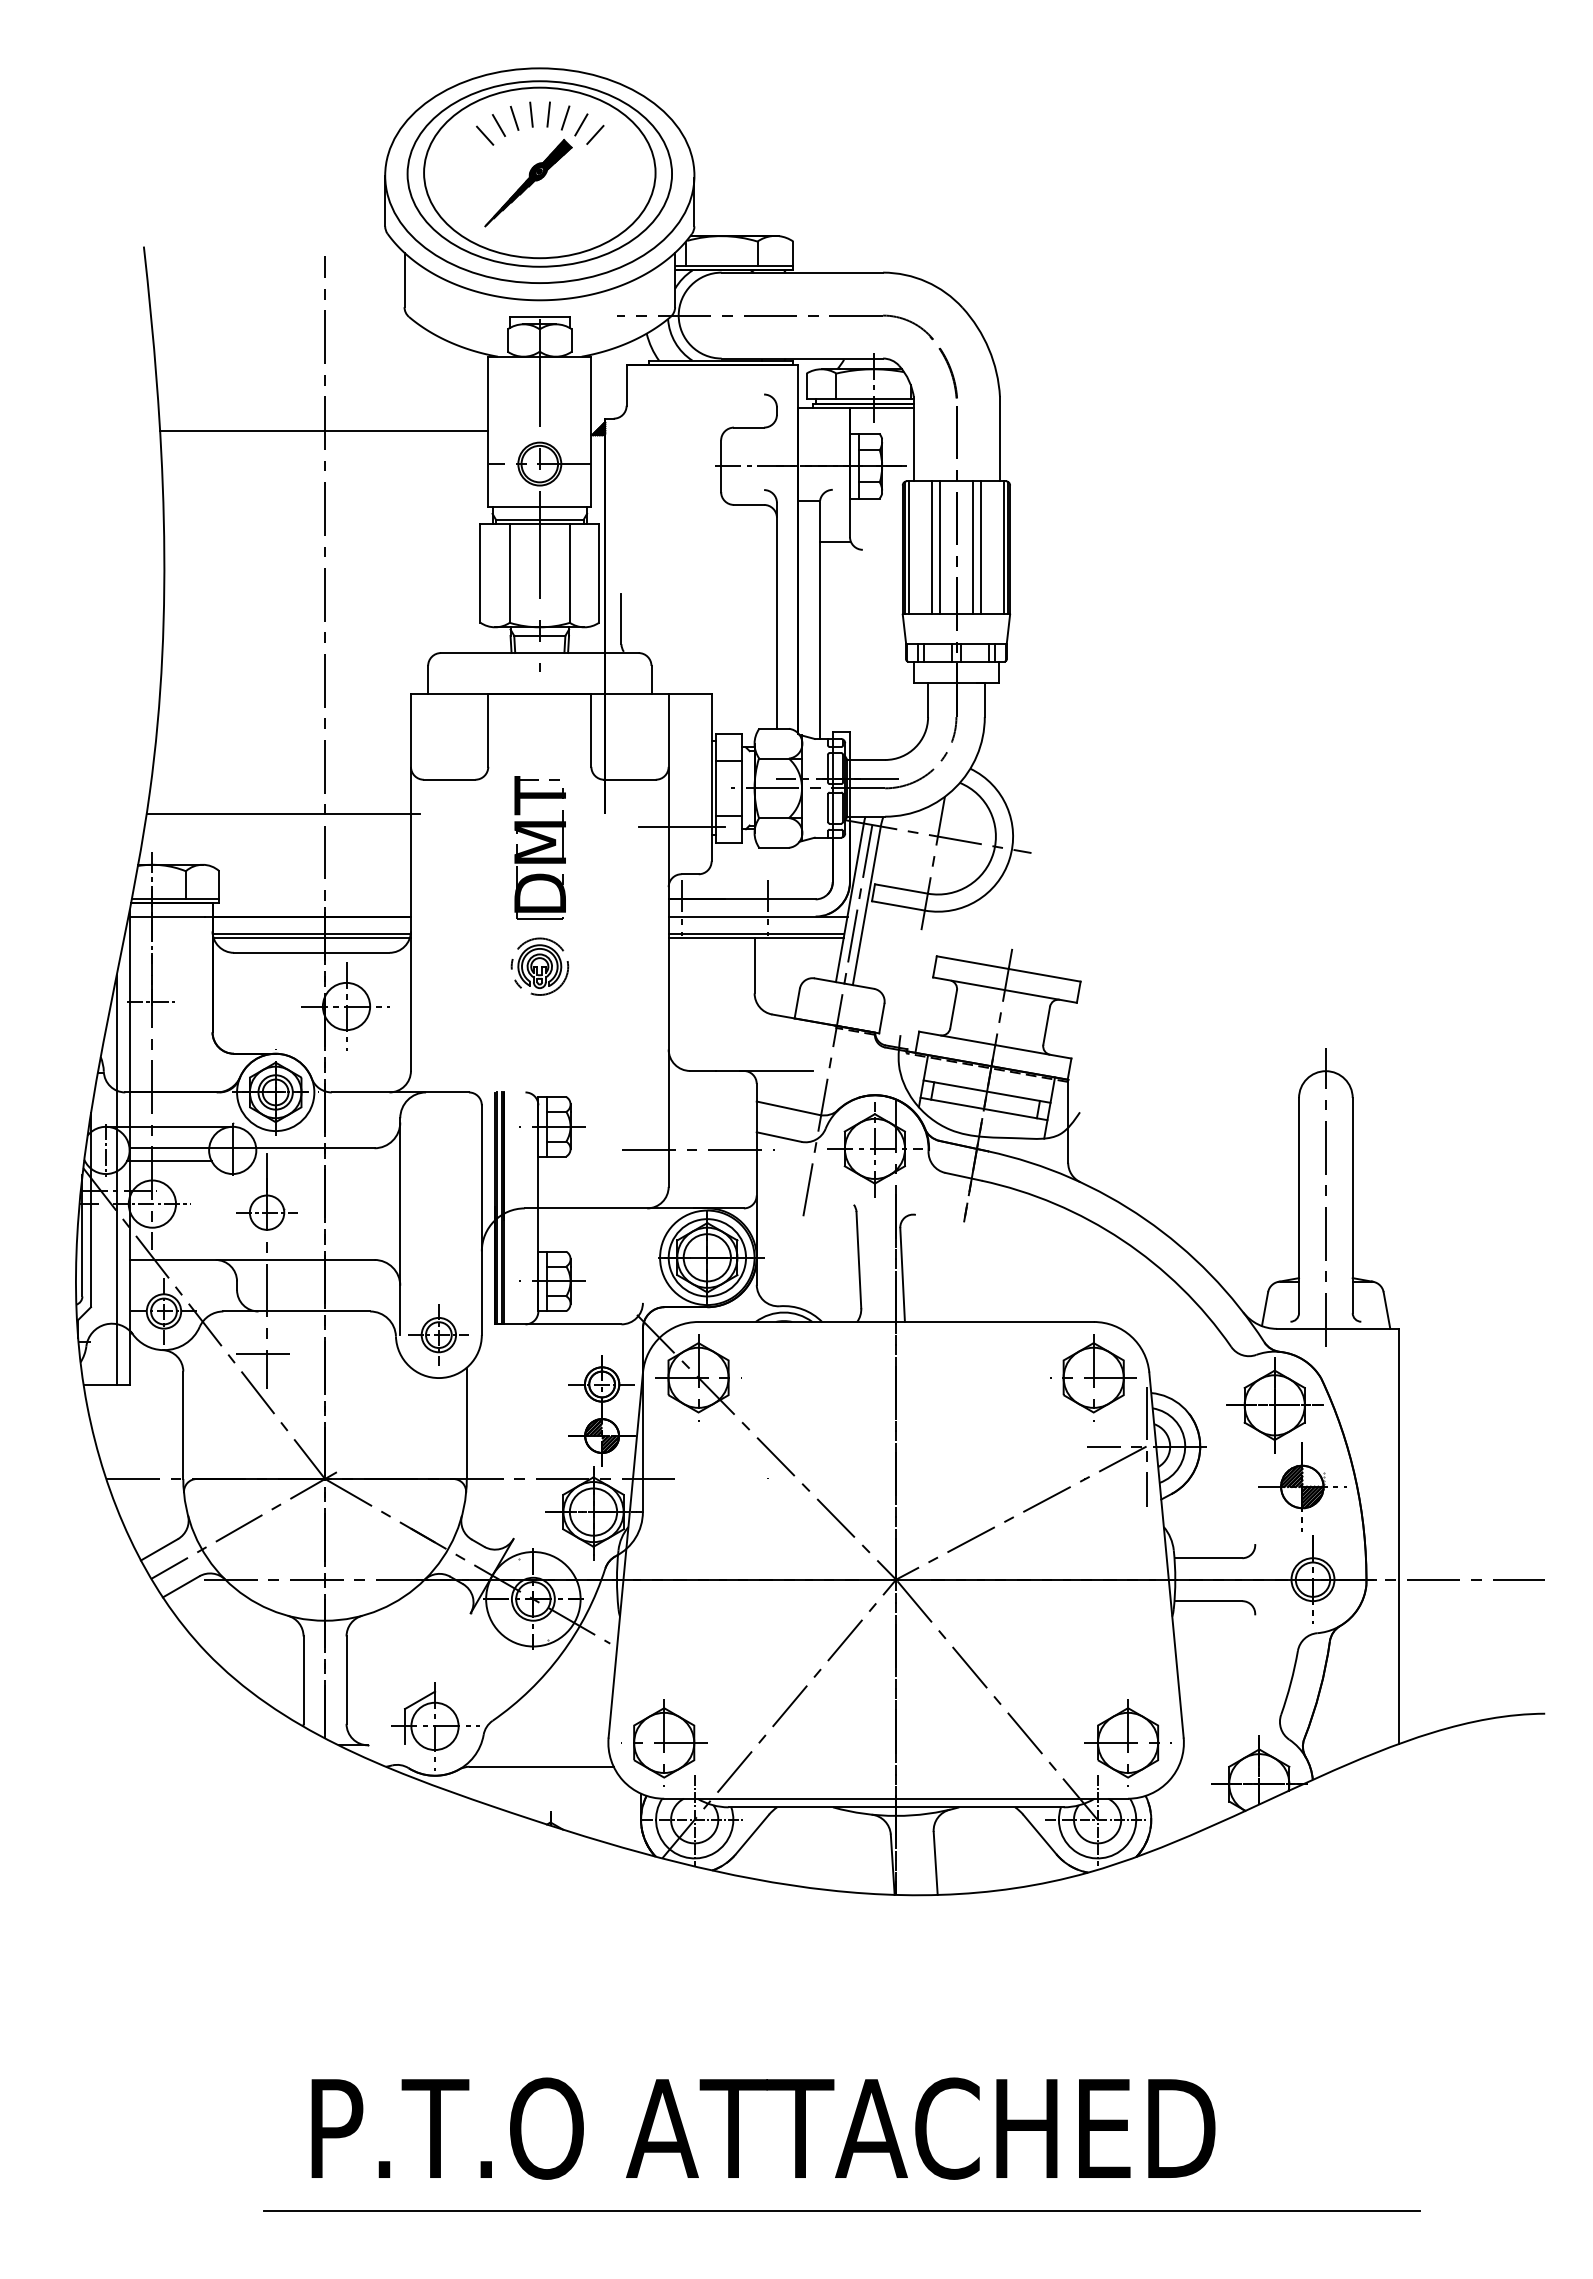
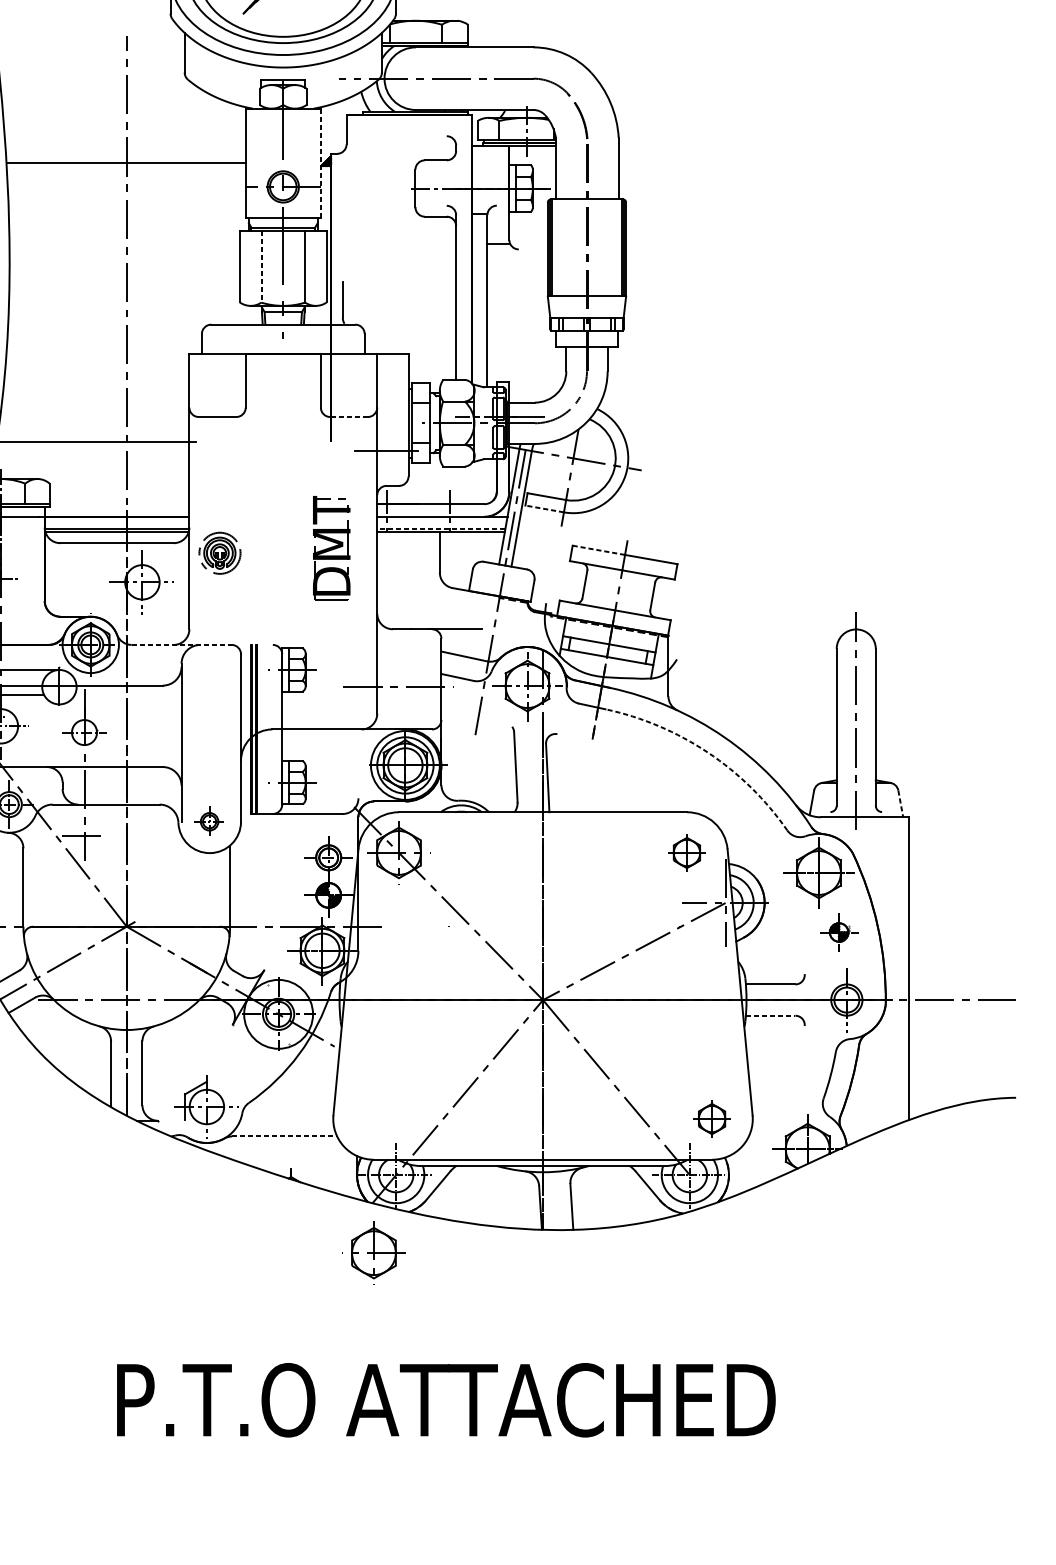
line: (591, 432) -> (320, 163), solid -> dashed
line: (932, 547) -> (569, 247), removed
line: (939, 547) -> (574, 247), removed
line: (972, 547) -> (598, 247), removed
line: (980, 547) -> (604, 247), removed
line: (510, 574) -> (261, 267), solid -> dashed
line: (630, 779) -> (349, 416), solid -> dashed
part: (539, 847) -> (331, 548), moved
line: (898, 905) -> (544, 508), solid -> dashed
line: (756, 933) -> (441, 529), solid -> dashed
line: (972, 962) -> (598, 550), solid -> dashed
part: (539, 966) -> (219, 553), moved
line: (400, 1092) -> (181, 644), solid -> dashed
arc: (1122, 1240) -> (708, 752), solid -> dashed
line: (1386, 1310) -> (900, 803), solid -> dashed
part: (438, 1334) -> (209, 821), size x0.7
part: (1093, 1377) -> (686, 852), size x0.6
part: (1302, 1486) -> (839, 932), size x0.6
line: (1208, 1601) -> (770, 1015), solid -> dashed
part: (664, 1742) -> (374, 1252), moved
part: (1127, 1742) -> (711, 1118), size x0.6
line: (542, 1766) -> (285, 1136), solid -> dashed
line: (841, 2210) -> (503, 1459), removed

